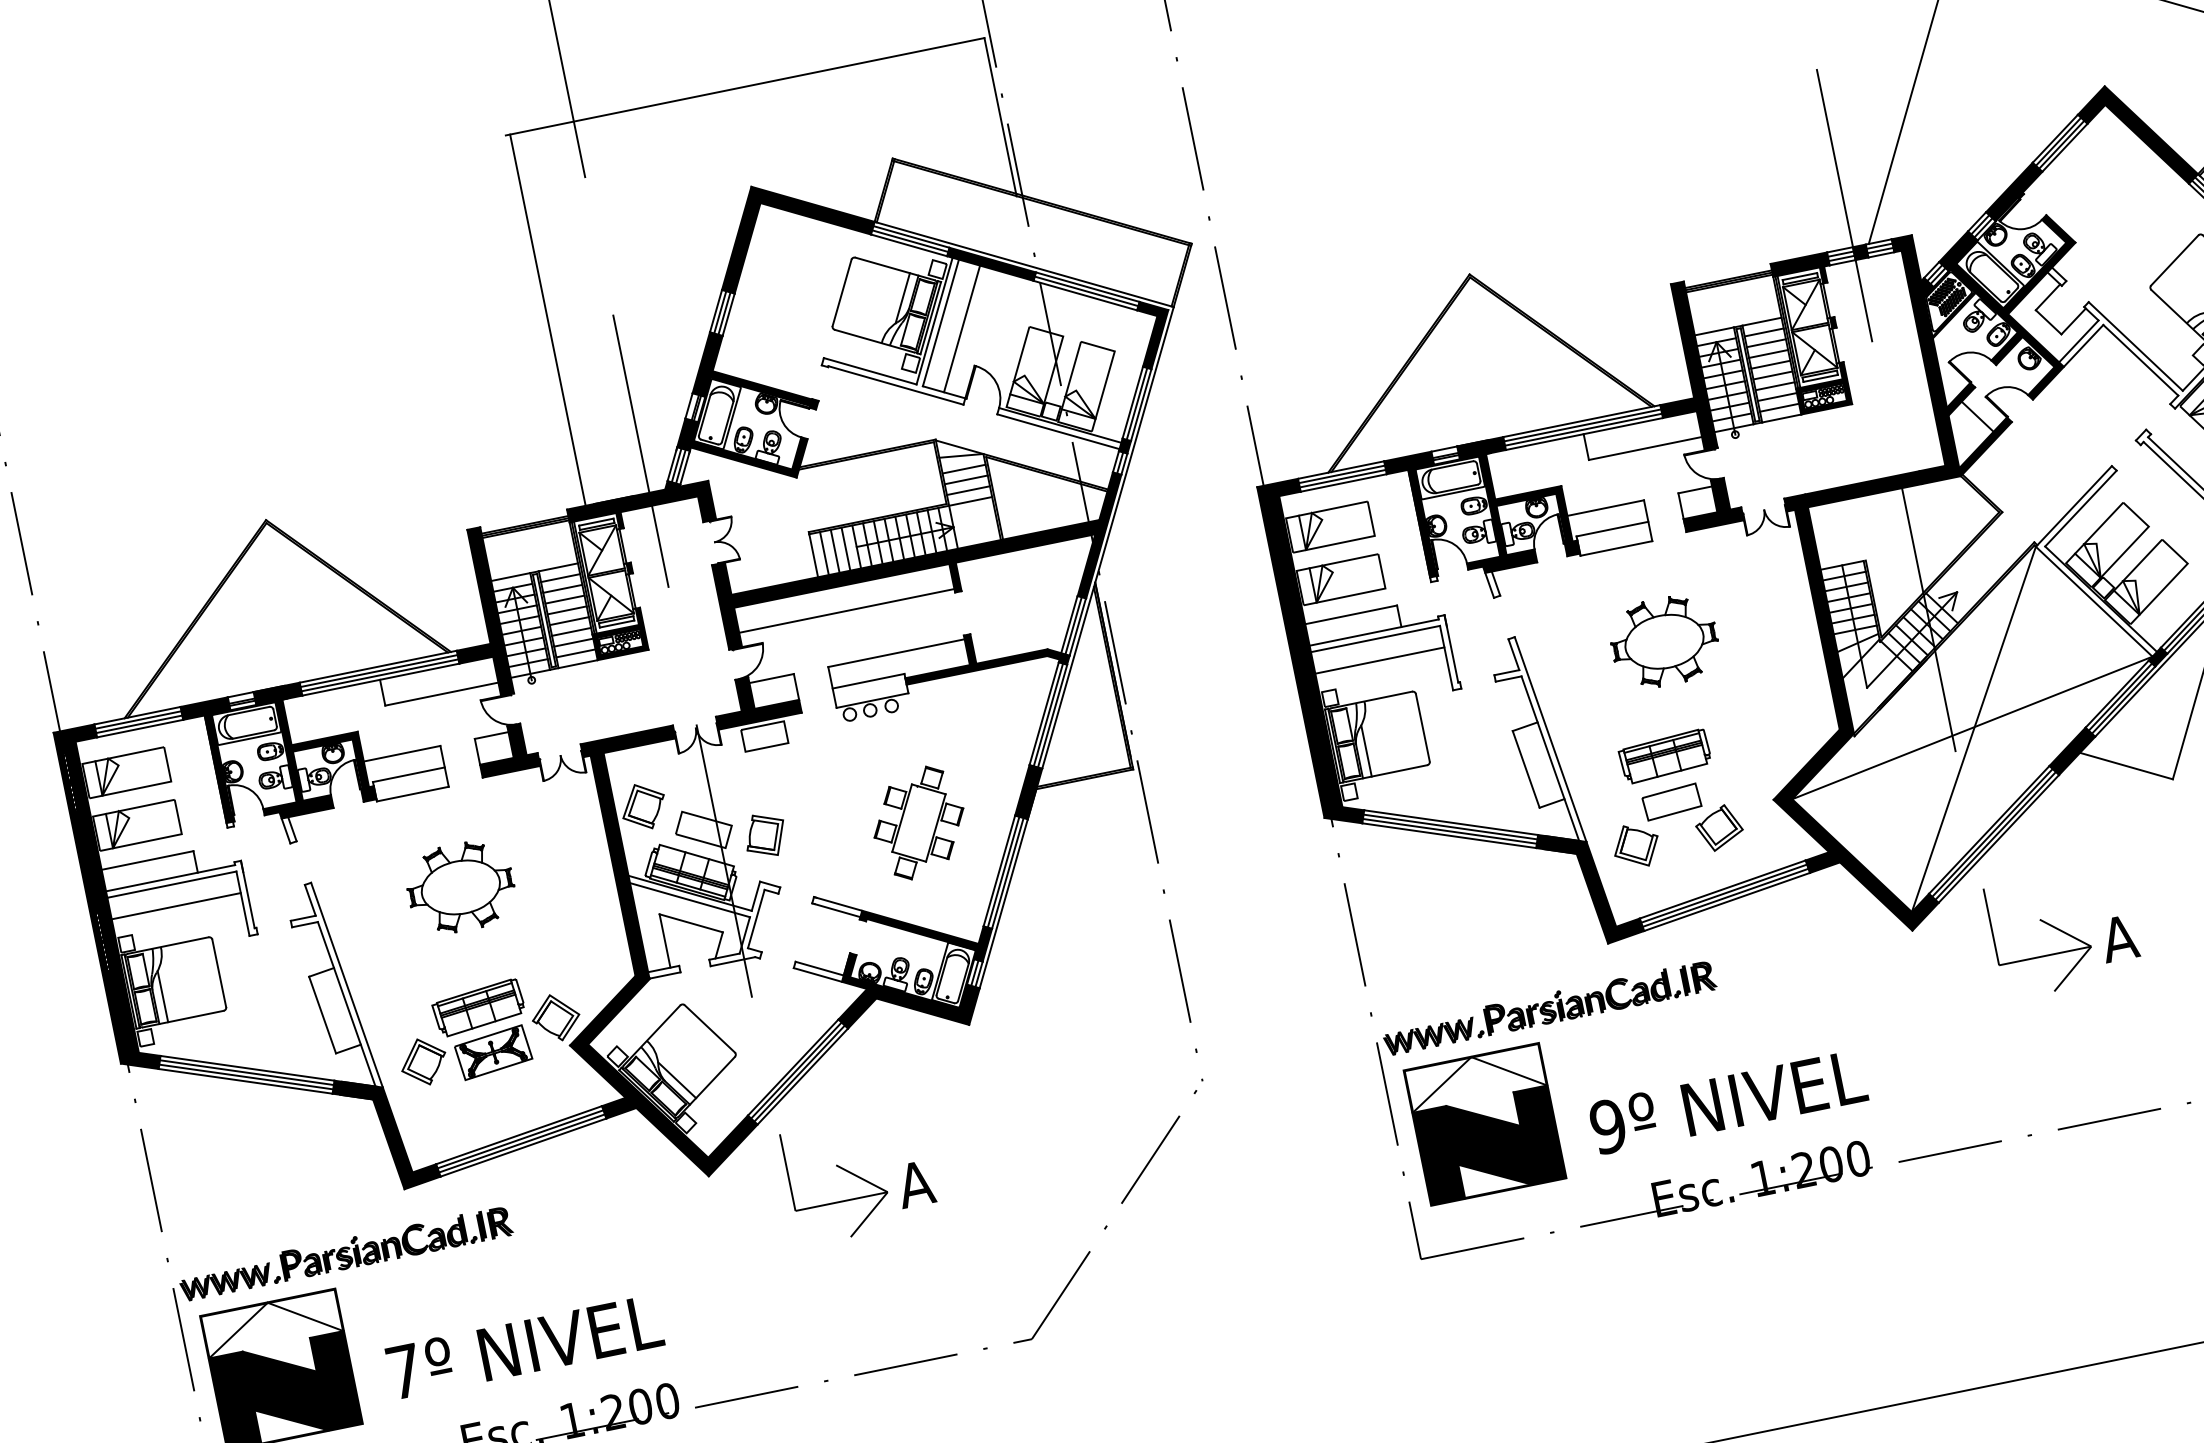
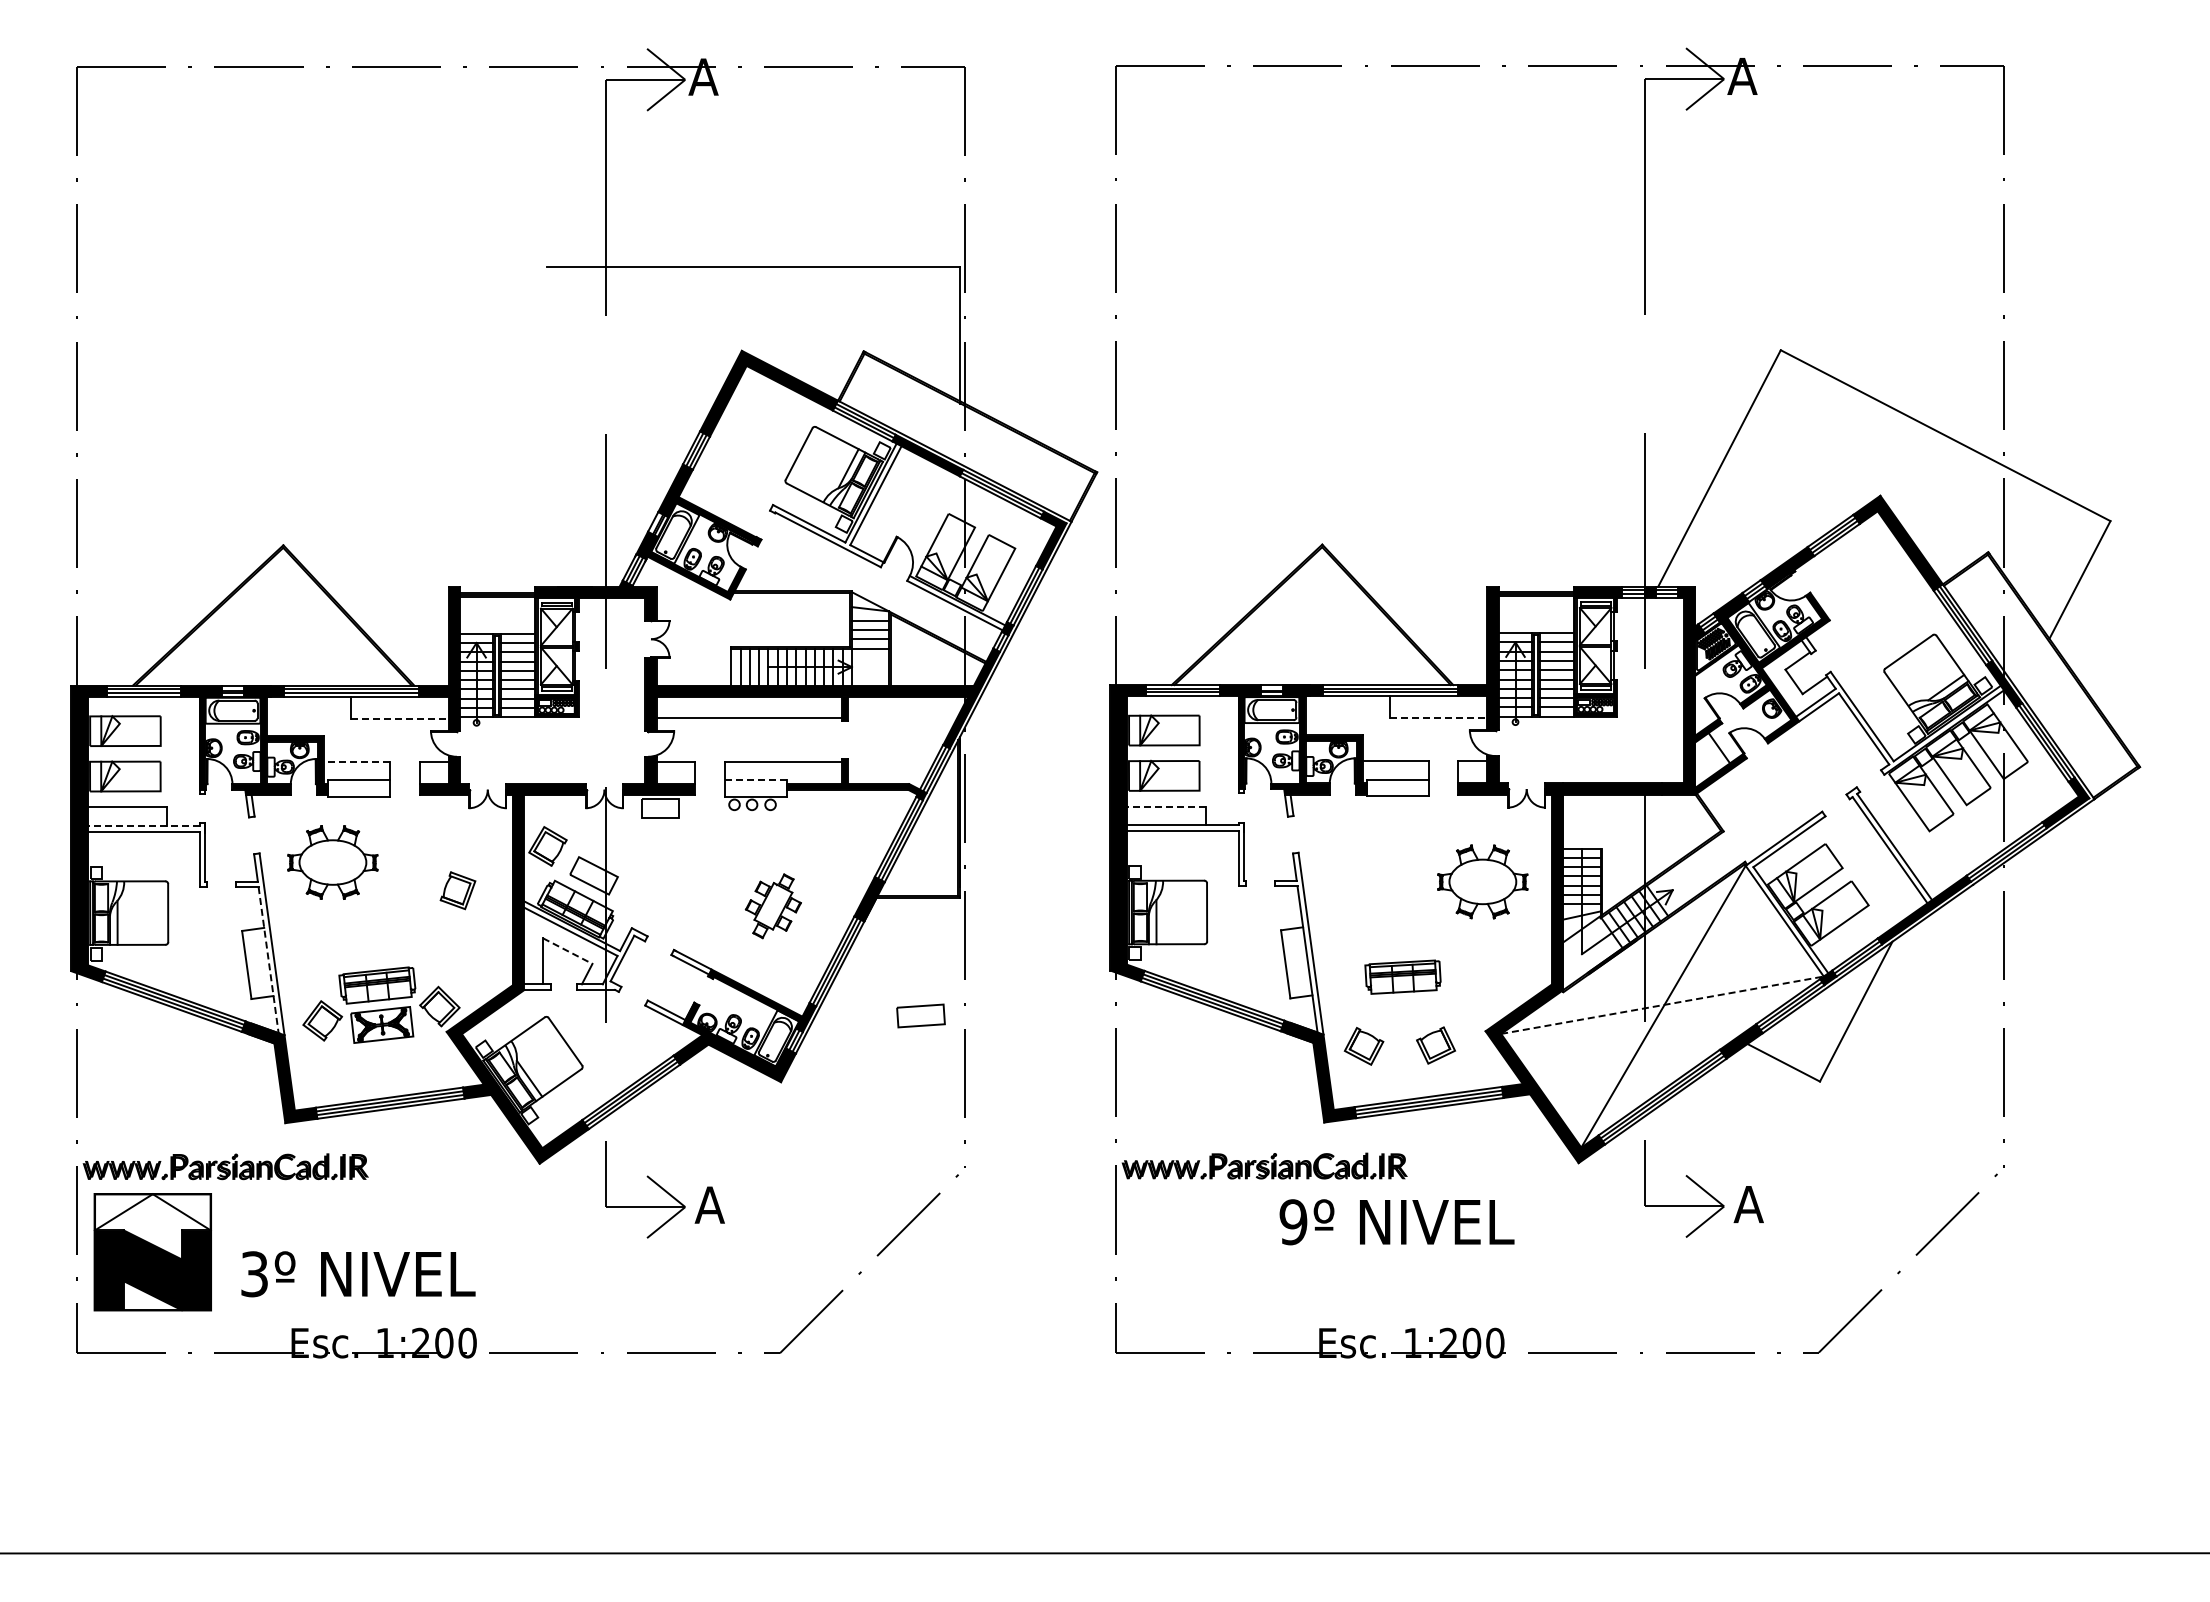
line: (548, 323) -> (550, 429), removed
line: (961, 328) -> (892, 503), removed
line: (1645, 448) -> (1438, 718), solid -> dashed
line: (1350, 614) -> (1166, 806), solid -> dashed
part: (1663, 641) -> (1482, 881), moved
line: (1379, 660) -> (1182, 849), removed
line: (868, 681) -> (755, 780), solid -> dashed
line: (441, 694) -> (399, 719), solid -> dashed
line: (1972, 728) -> (1662, 1005), solid -> dashed
line: (401, 753) -> (356, 761), solid -> dashed
part: (1671, 801) -> (920, 1015), moved
part: (918, 821) -> (773, 905), size x0.7
part: (764, 835) -> (457, 890), moved
line: (170, 877) -> (143, 825), solid -> dashed
part: (460, 887) -> (332, 862), moved
line: (175, 906) -> (143, 850), removed
line: (690, 923) -> (567, 951), solid -> dashed
line: (346, 1004) -> (268, 960), solid -> dashed
text: (1727, 1102) -> (1396, 1222), moved
part: (1484, 1124) -> (1191, 1251), removed
text: (404, 1371) -> (254, 1274), 7º -> 3º

